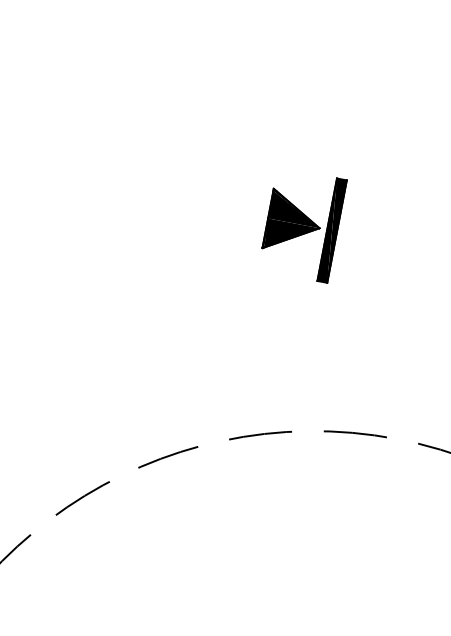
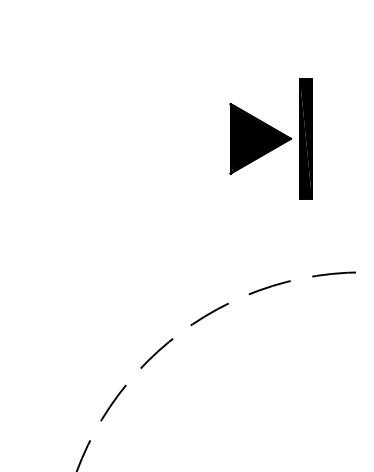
part: (301, 224) -> (270, 138), size x1.67

